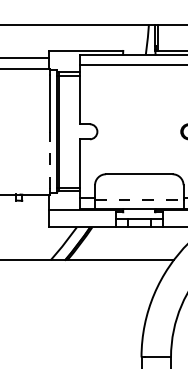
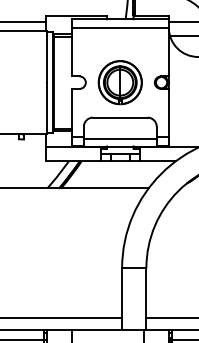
part: (138, 131) -> (119, 82), added
line: (49, 159) -> (46, 105), dashed -> solid
line: (139, 199) -> (120, 138), dashed -> solid

